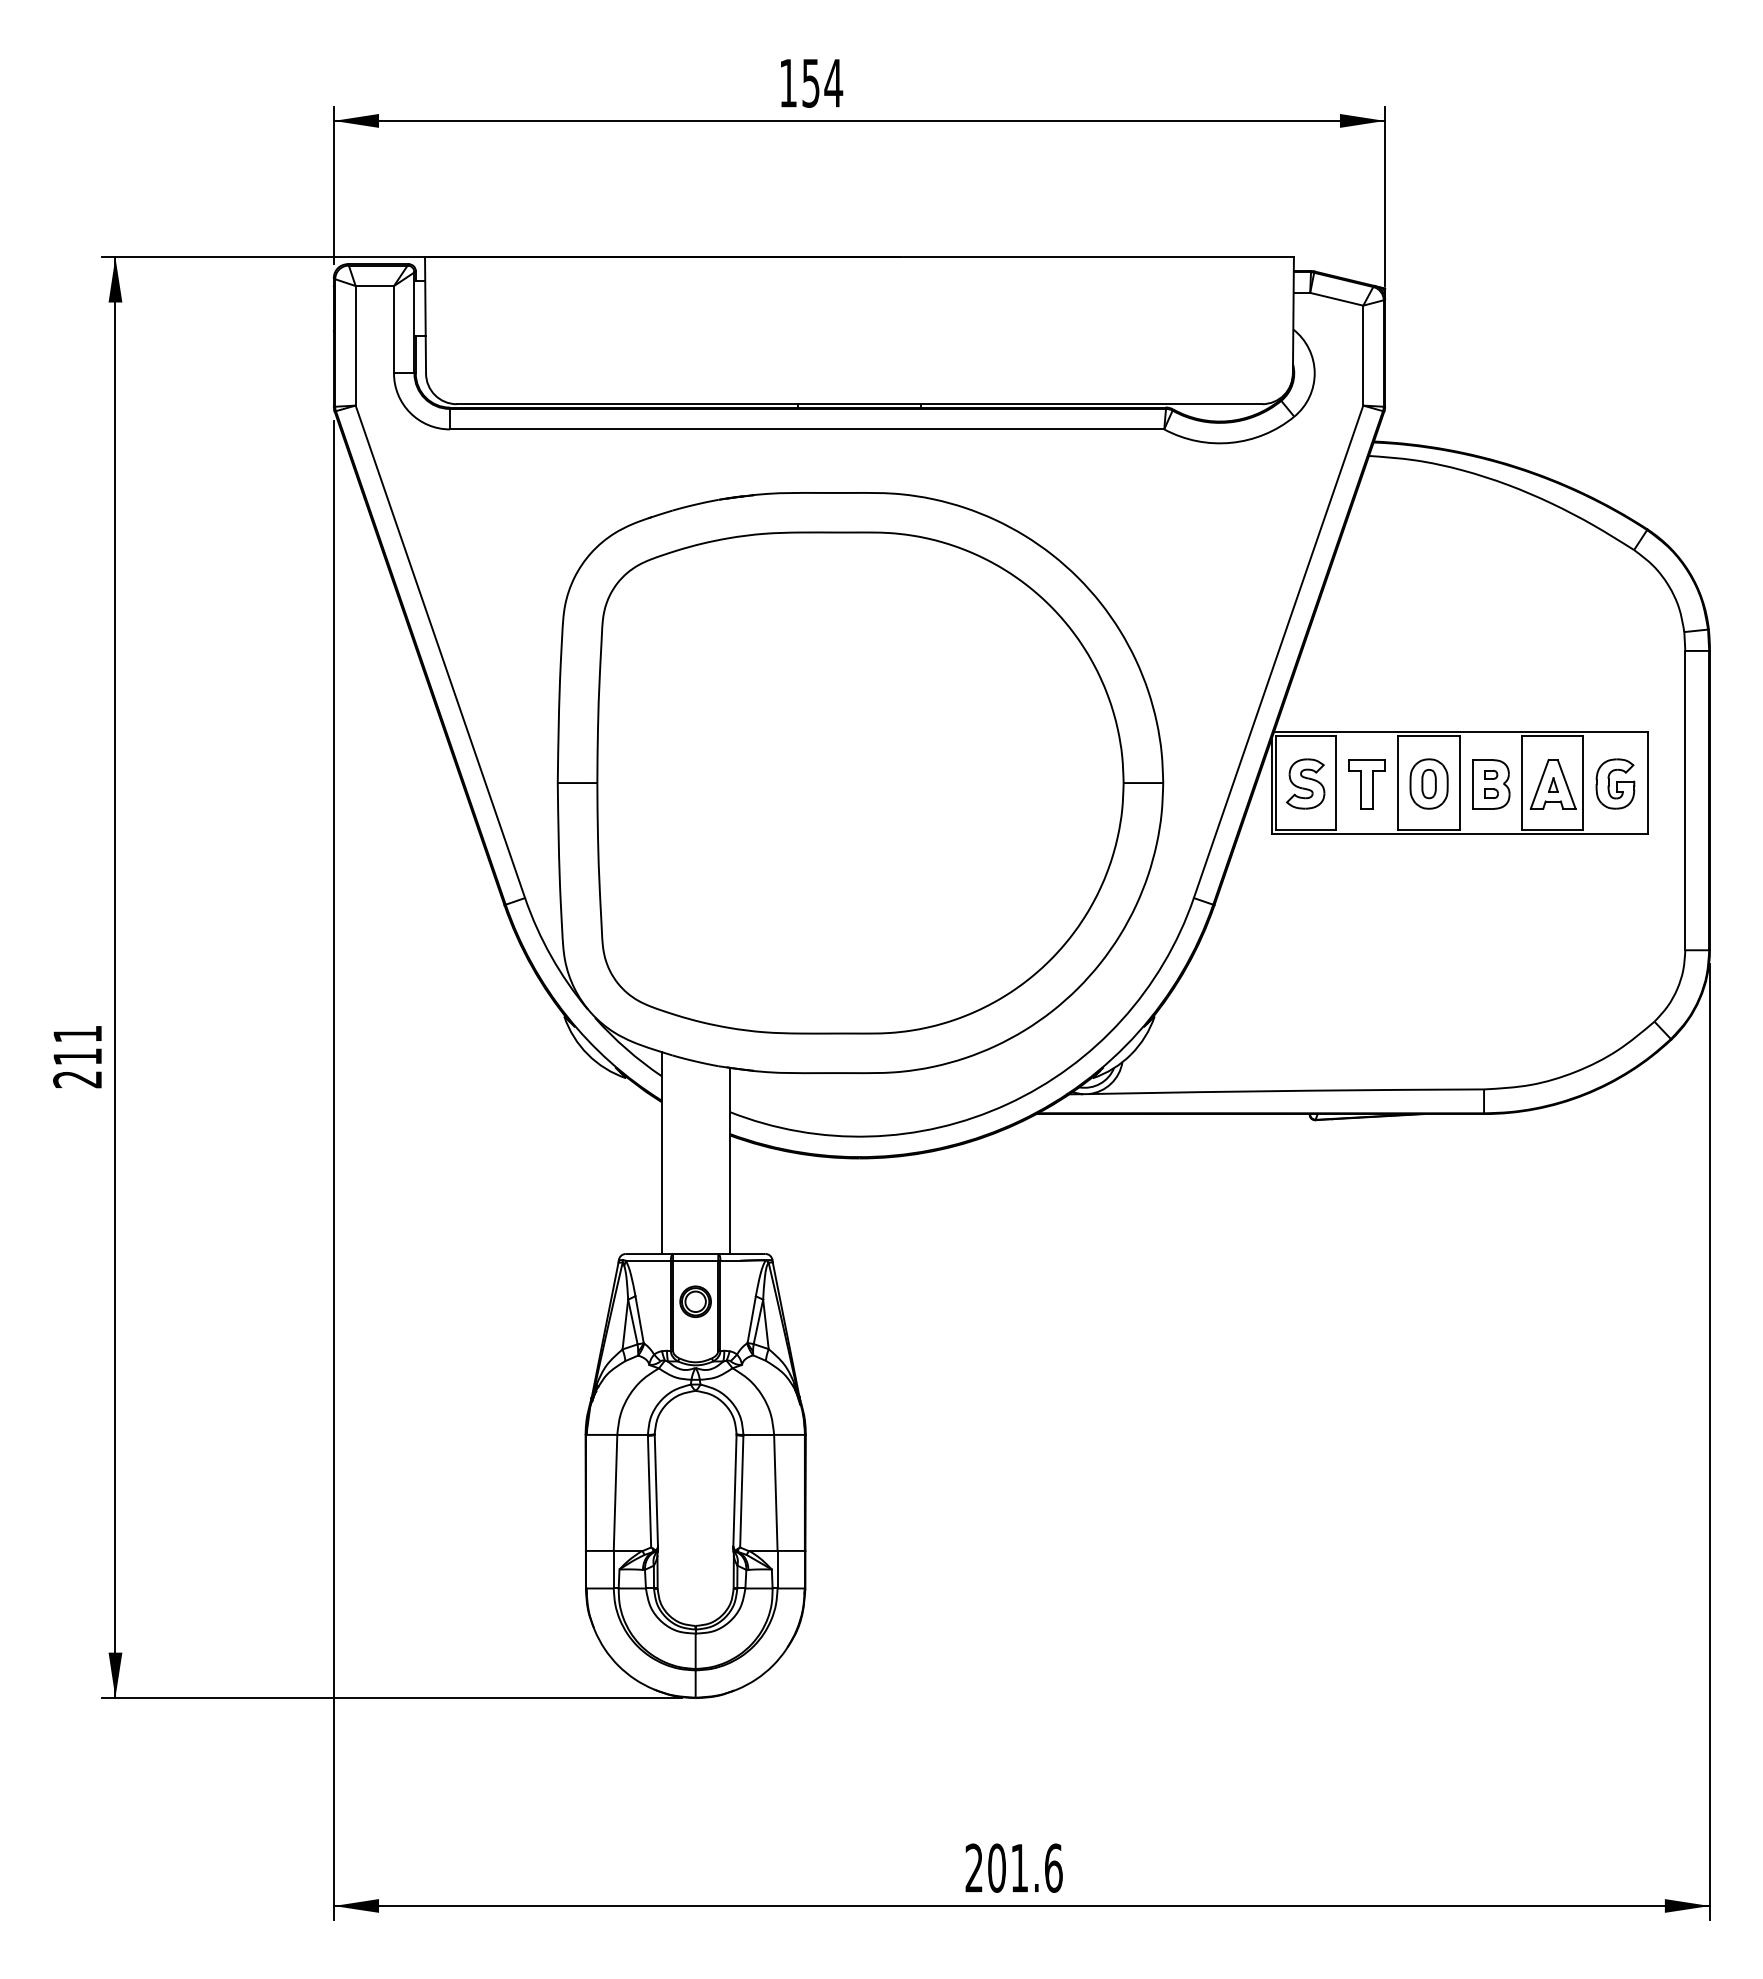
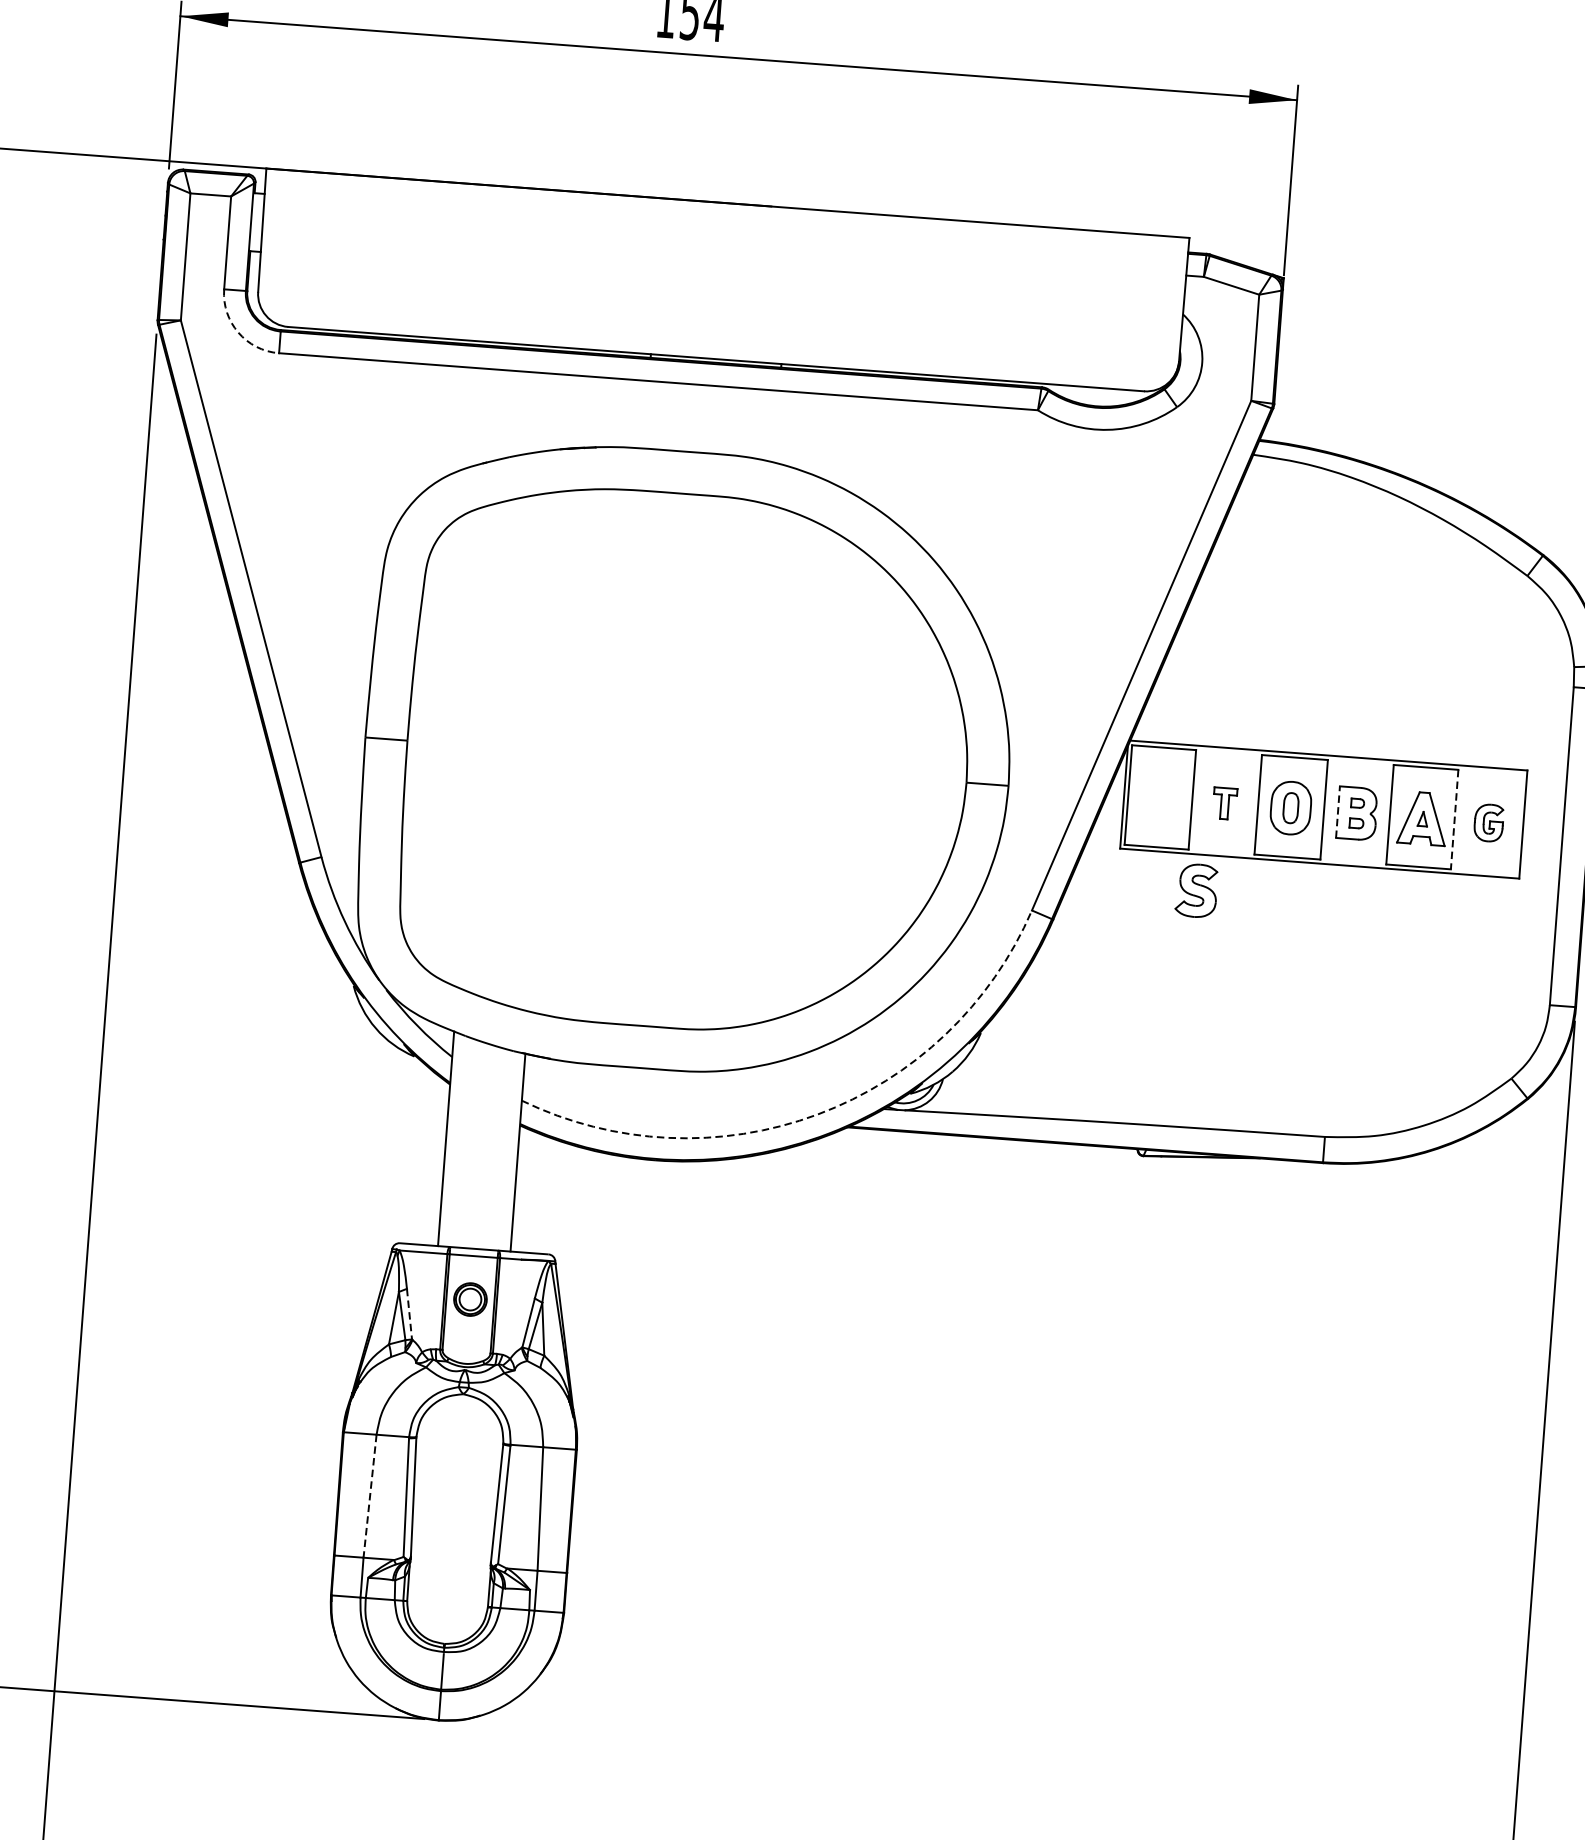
arc: (410, 413) -> (238, 333), solid -> dashed
part: (1305, 783) -> (1196, 890), moved
line: (1473, 783) -> (1338, 811), solid -> dashed
line: (1583, 783) -> (1455, 819), solid -> dashed
part: (1615, 783) -> (1489, 822), size x0.7
part: (1366, 784) -> (1224, 803), size x0.6
arc: (1007, 1104) -> (817, 1114), solid -> dashed
line: (639, 1319) -> (409, 1313), solid -> dashed
line: (615, 1493) -> (369, 1496), solid -> dashed

